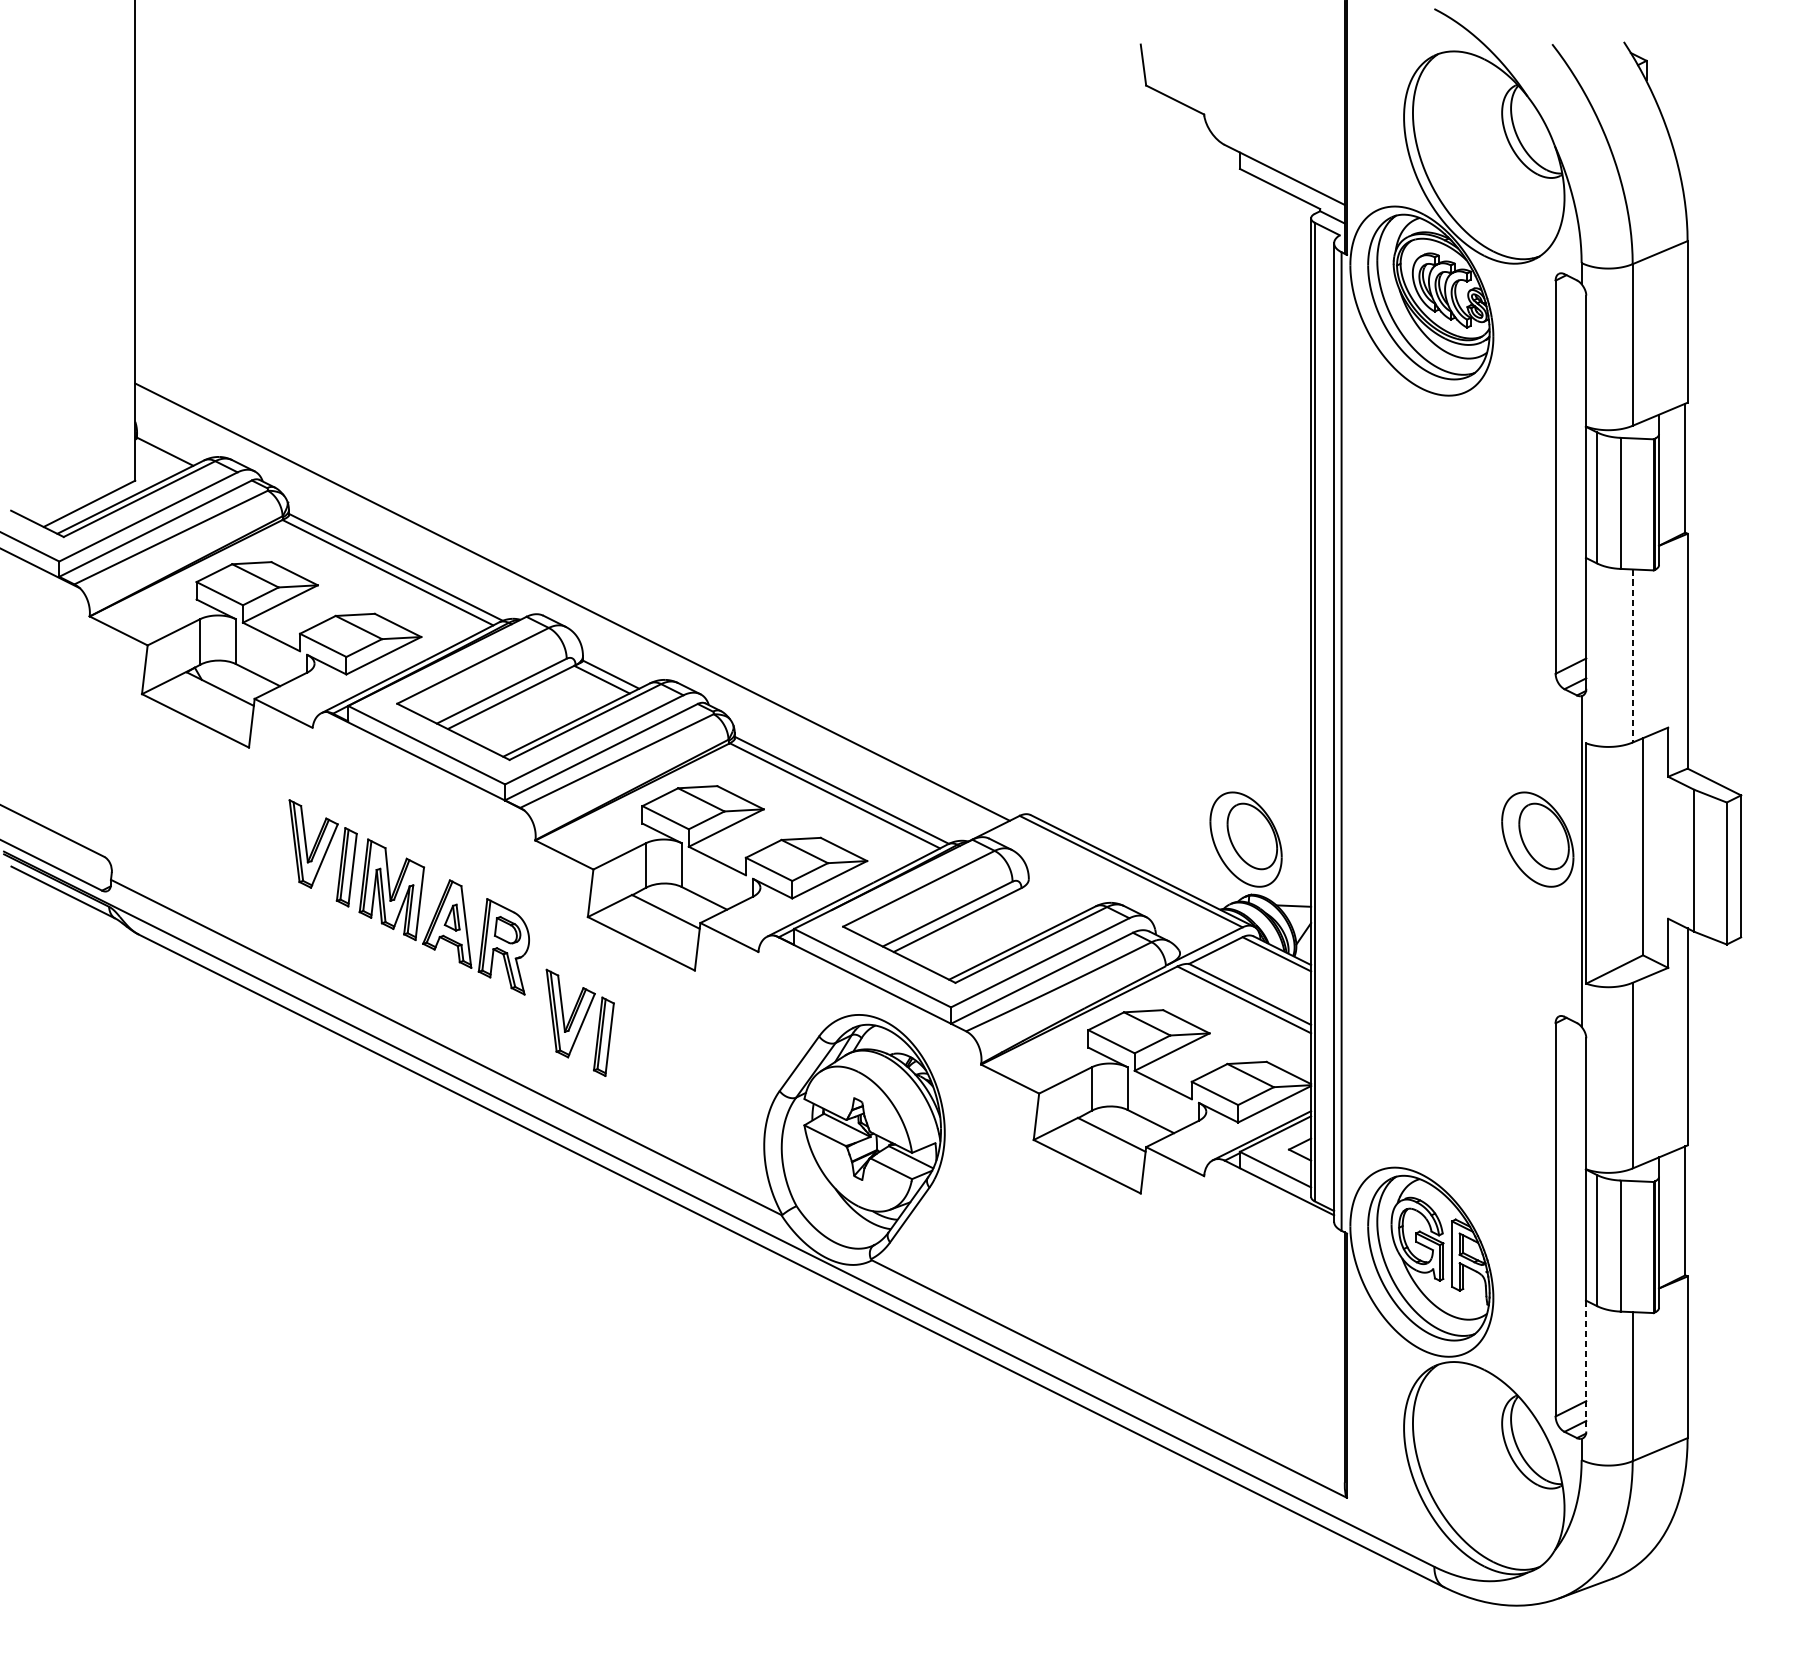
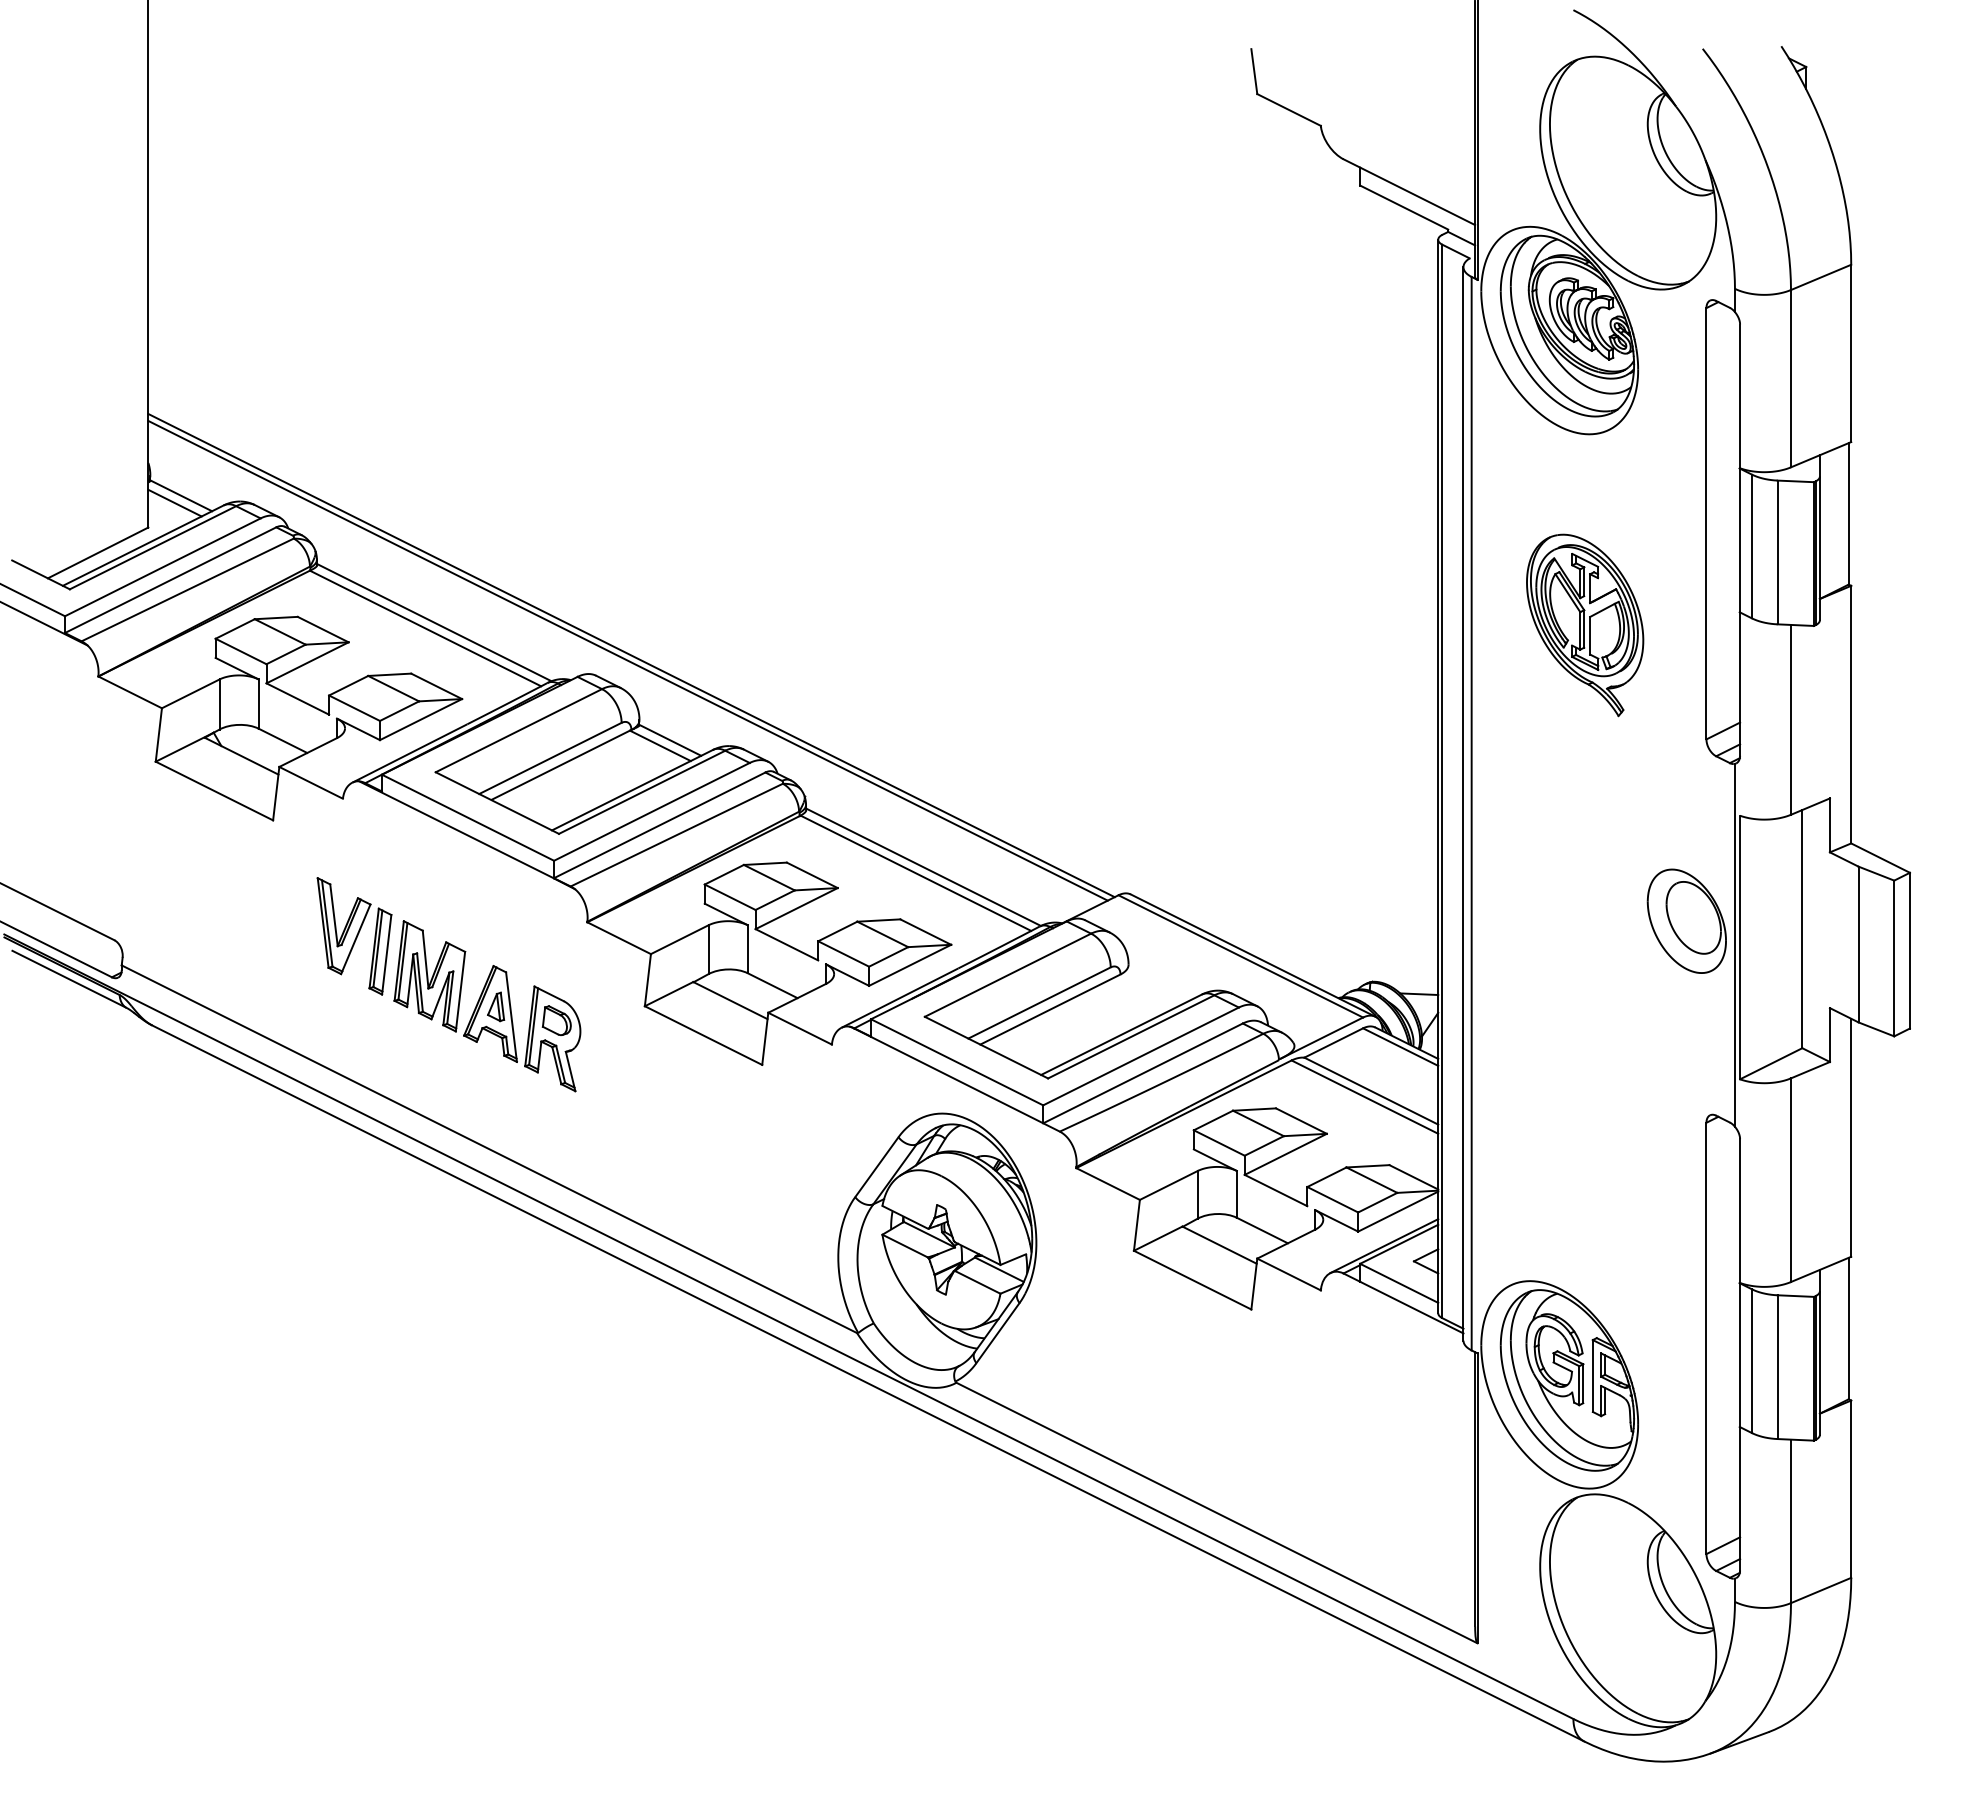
line: (159, 457) -> (174, 502), added
part: (1445, 569) -> (1585, 625), added
line: (575, 597) -> (631, 655), added
line: (1633, 655) -> (1791, 719), dashed -> solid
part: (1245, 838) -> (1366, 920), removed
part: (580, 1023) -> (636, 1122), removed
line: (1586, 1365) -> (1740, 1498), dashed -> solid

